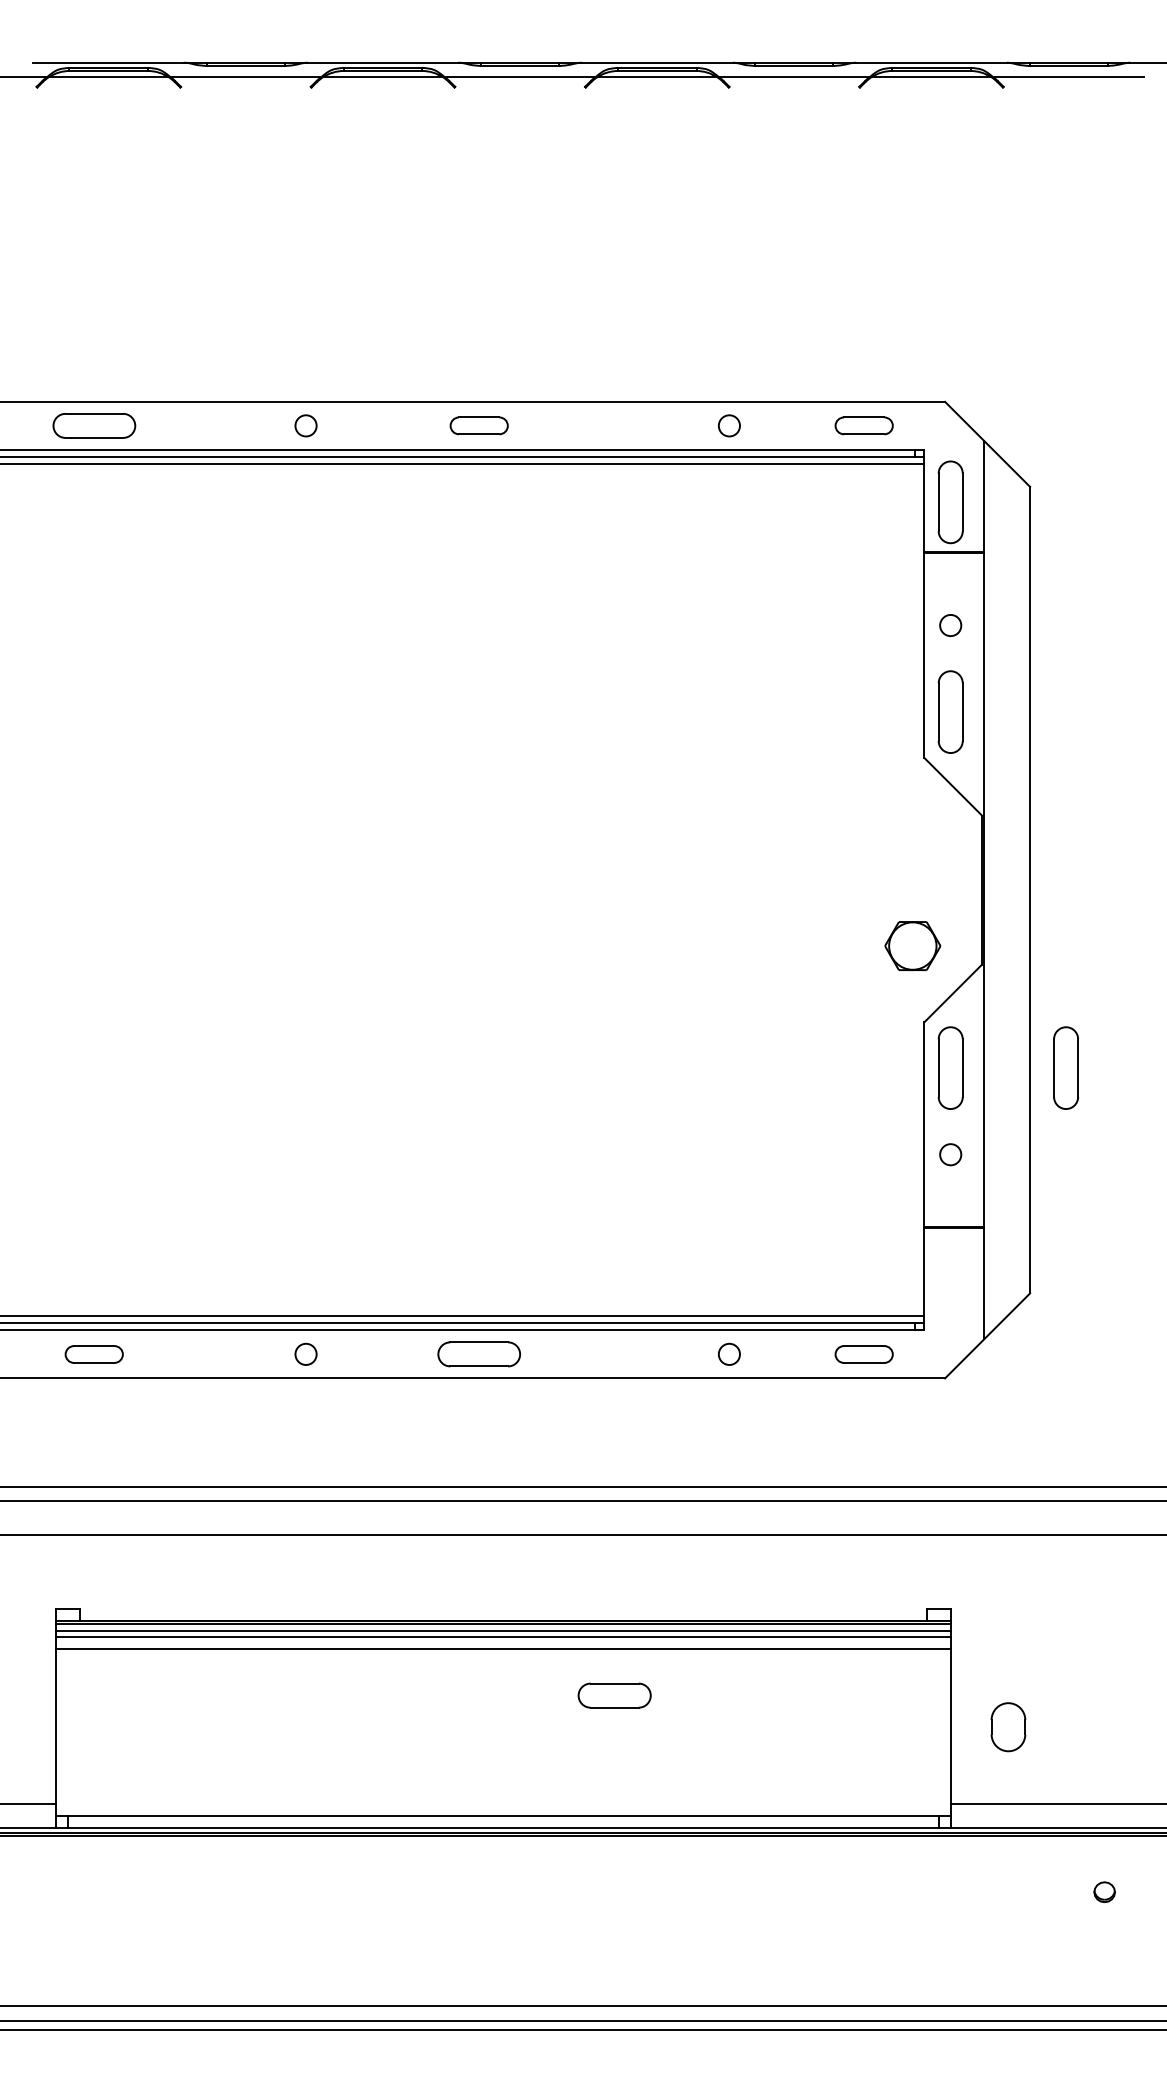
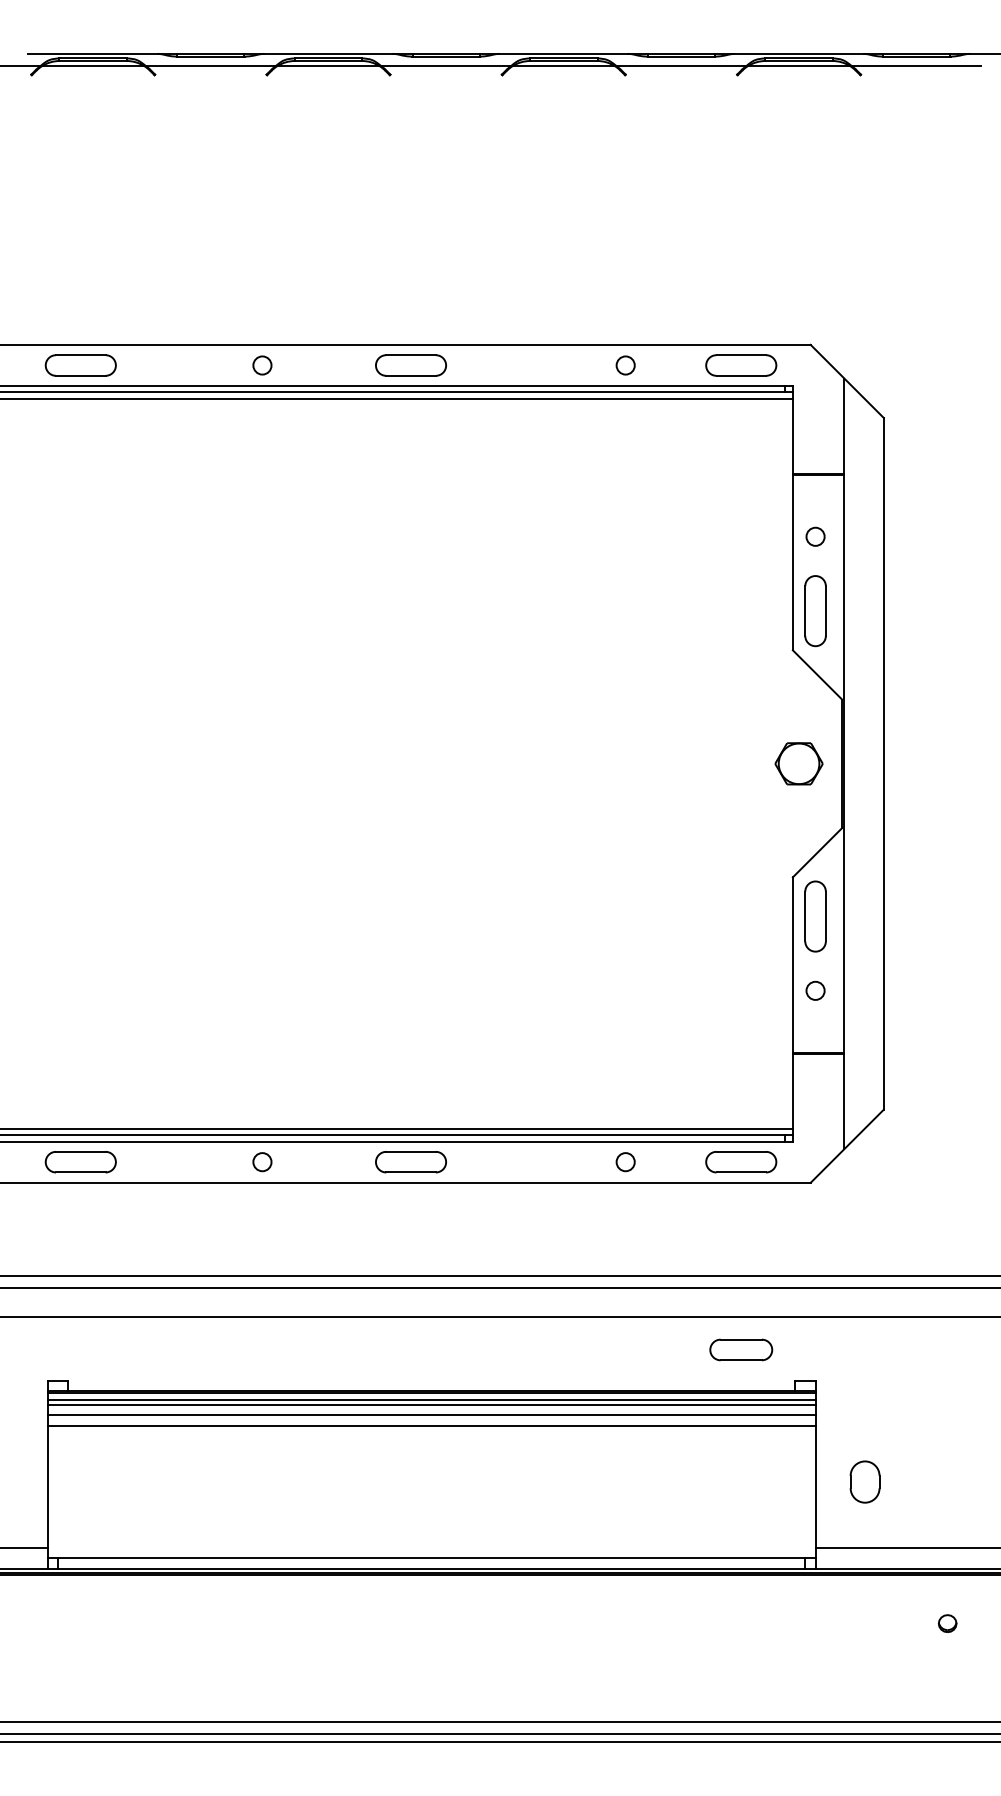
part: (478, 425) -> (410, 365), size x1.43
part: (864, 425) -> (741, 365), size x1.43
part: (950, 502) -> (815, 431), removed
part: (912, 945) -> (798, 763), moved
part: (1066, 1068) -> (914, 916), removed
part: (93, 1354) -> (80, 1162), size x1.43
part: (864, 1354) -> (741, 1162), size x1.43
line: (503, 1662) -> (431, 1426), added
part: (614, 1695) -> (741, 1349), moved

